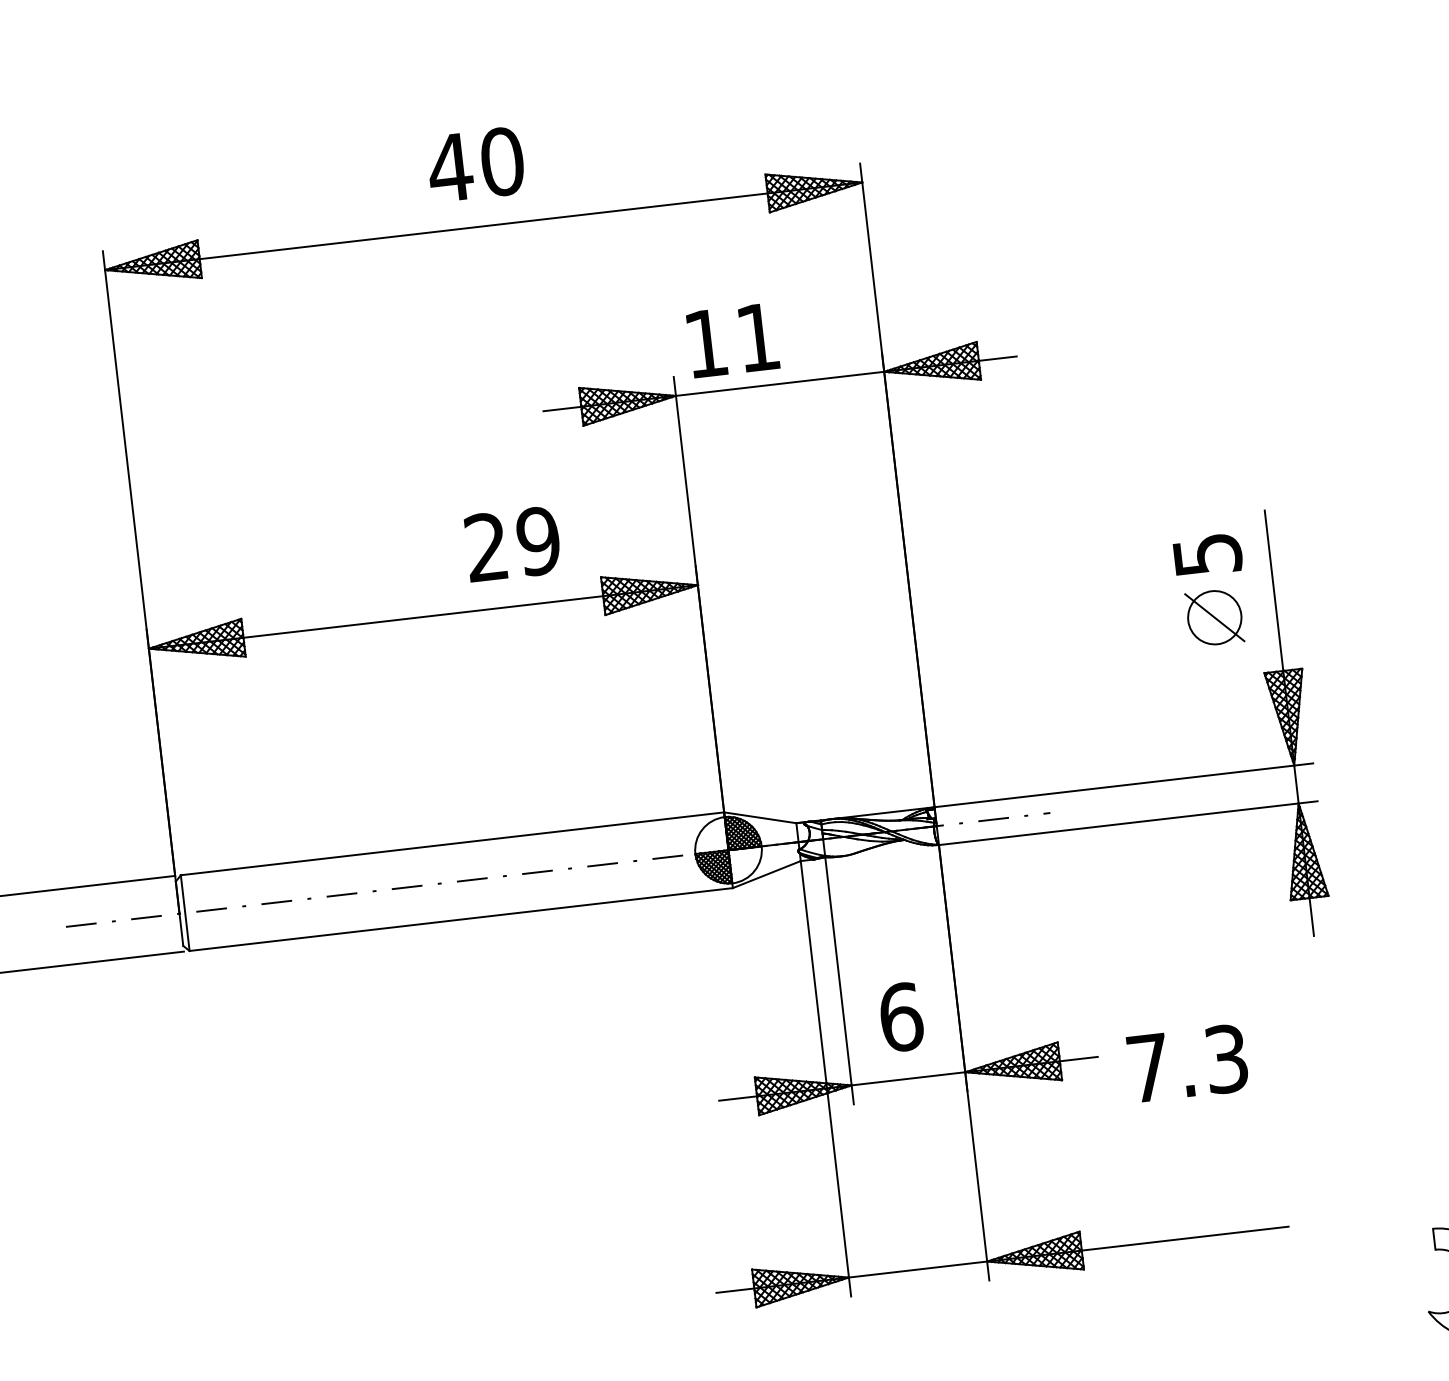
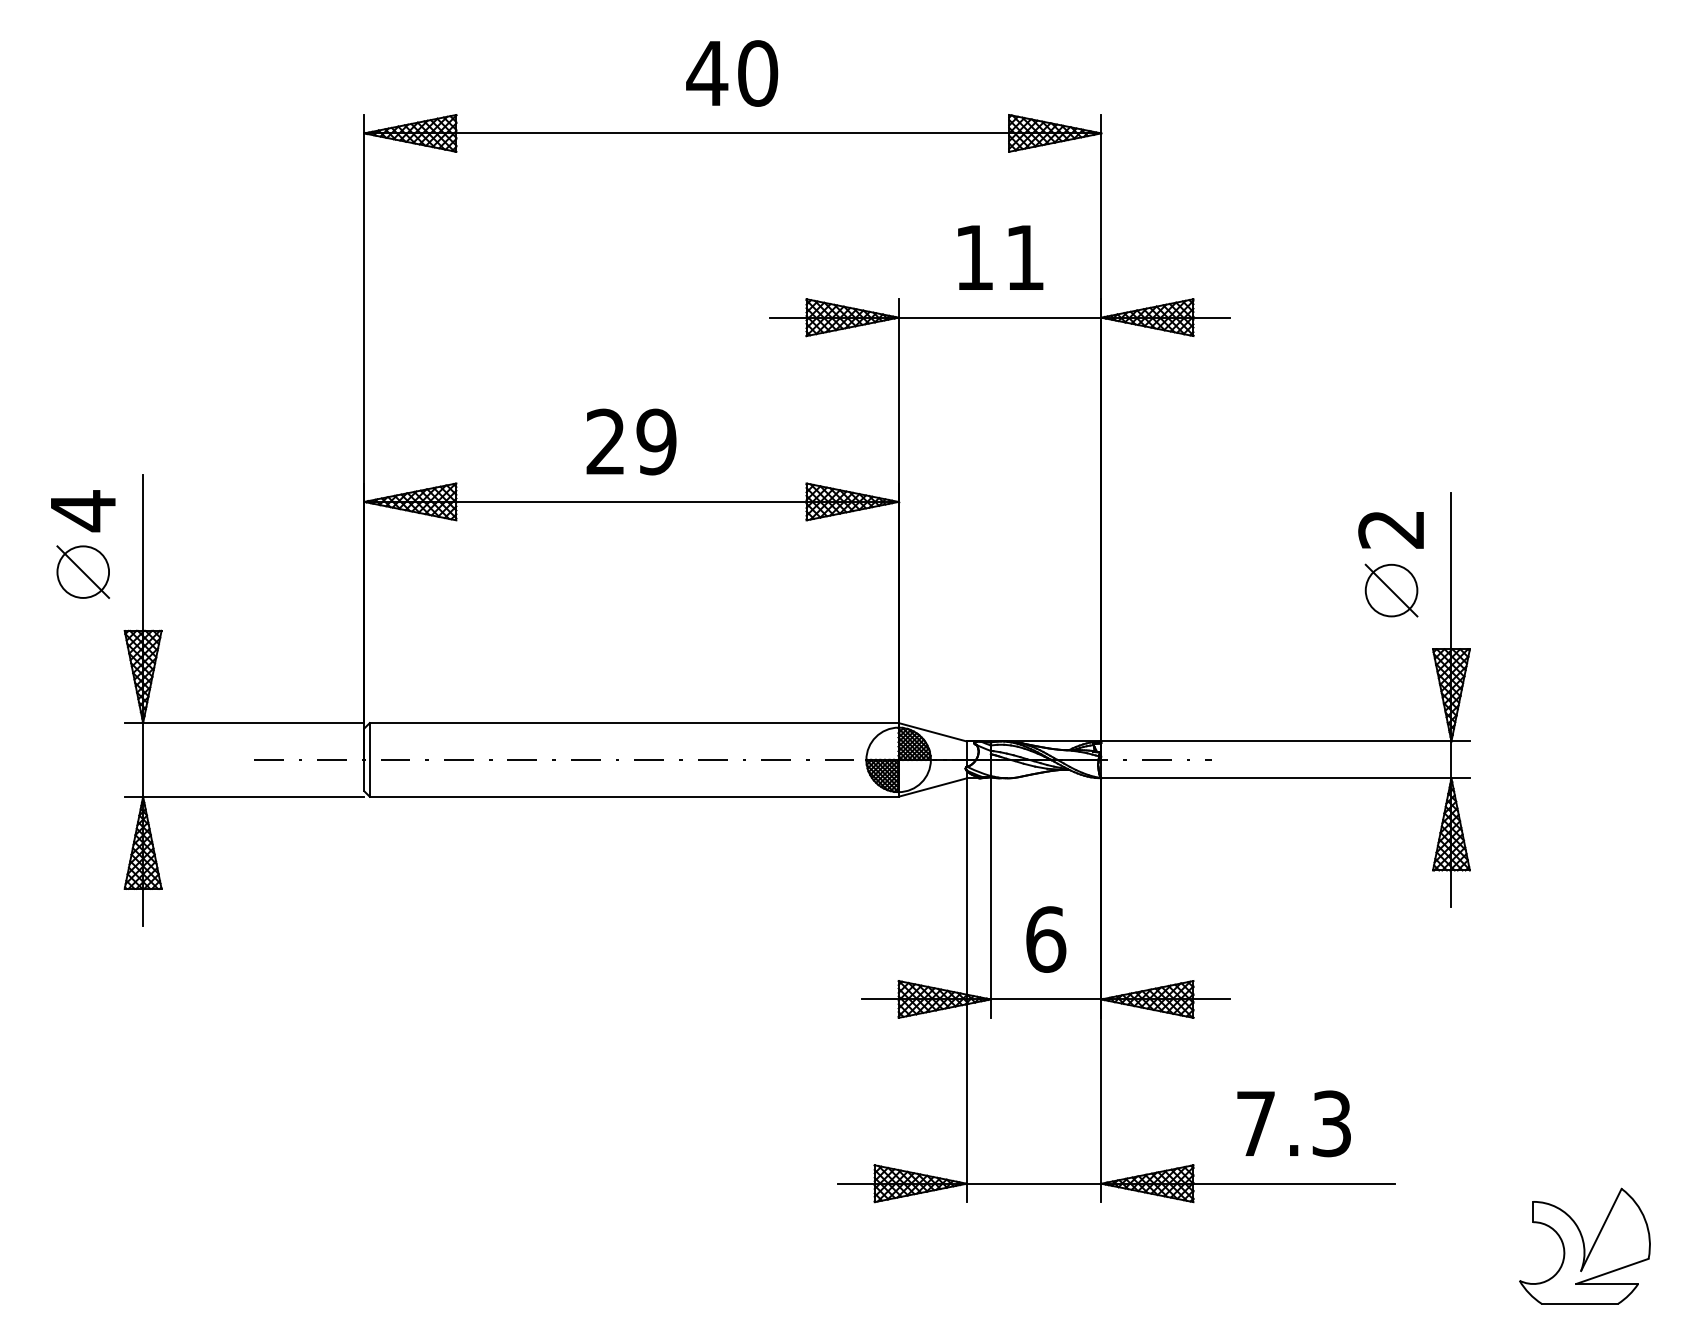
text: (732, 340) -> (1000, 257), moved
text: (512, 543) -> (631, 441), moved
text: (1207, 554) -> (1391, 529), 5 -> 2
text: (1187, 1063) -> (1293, 1123), moved

